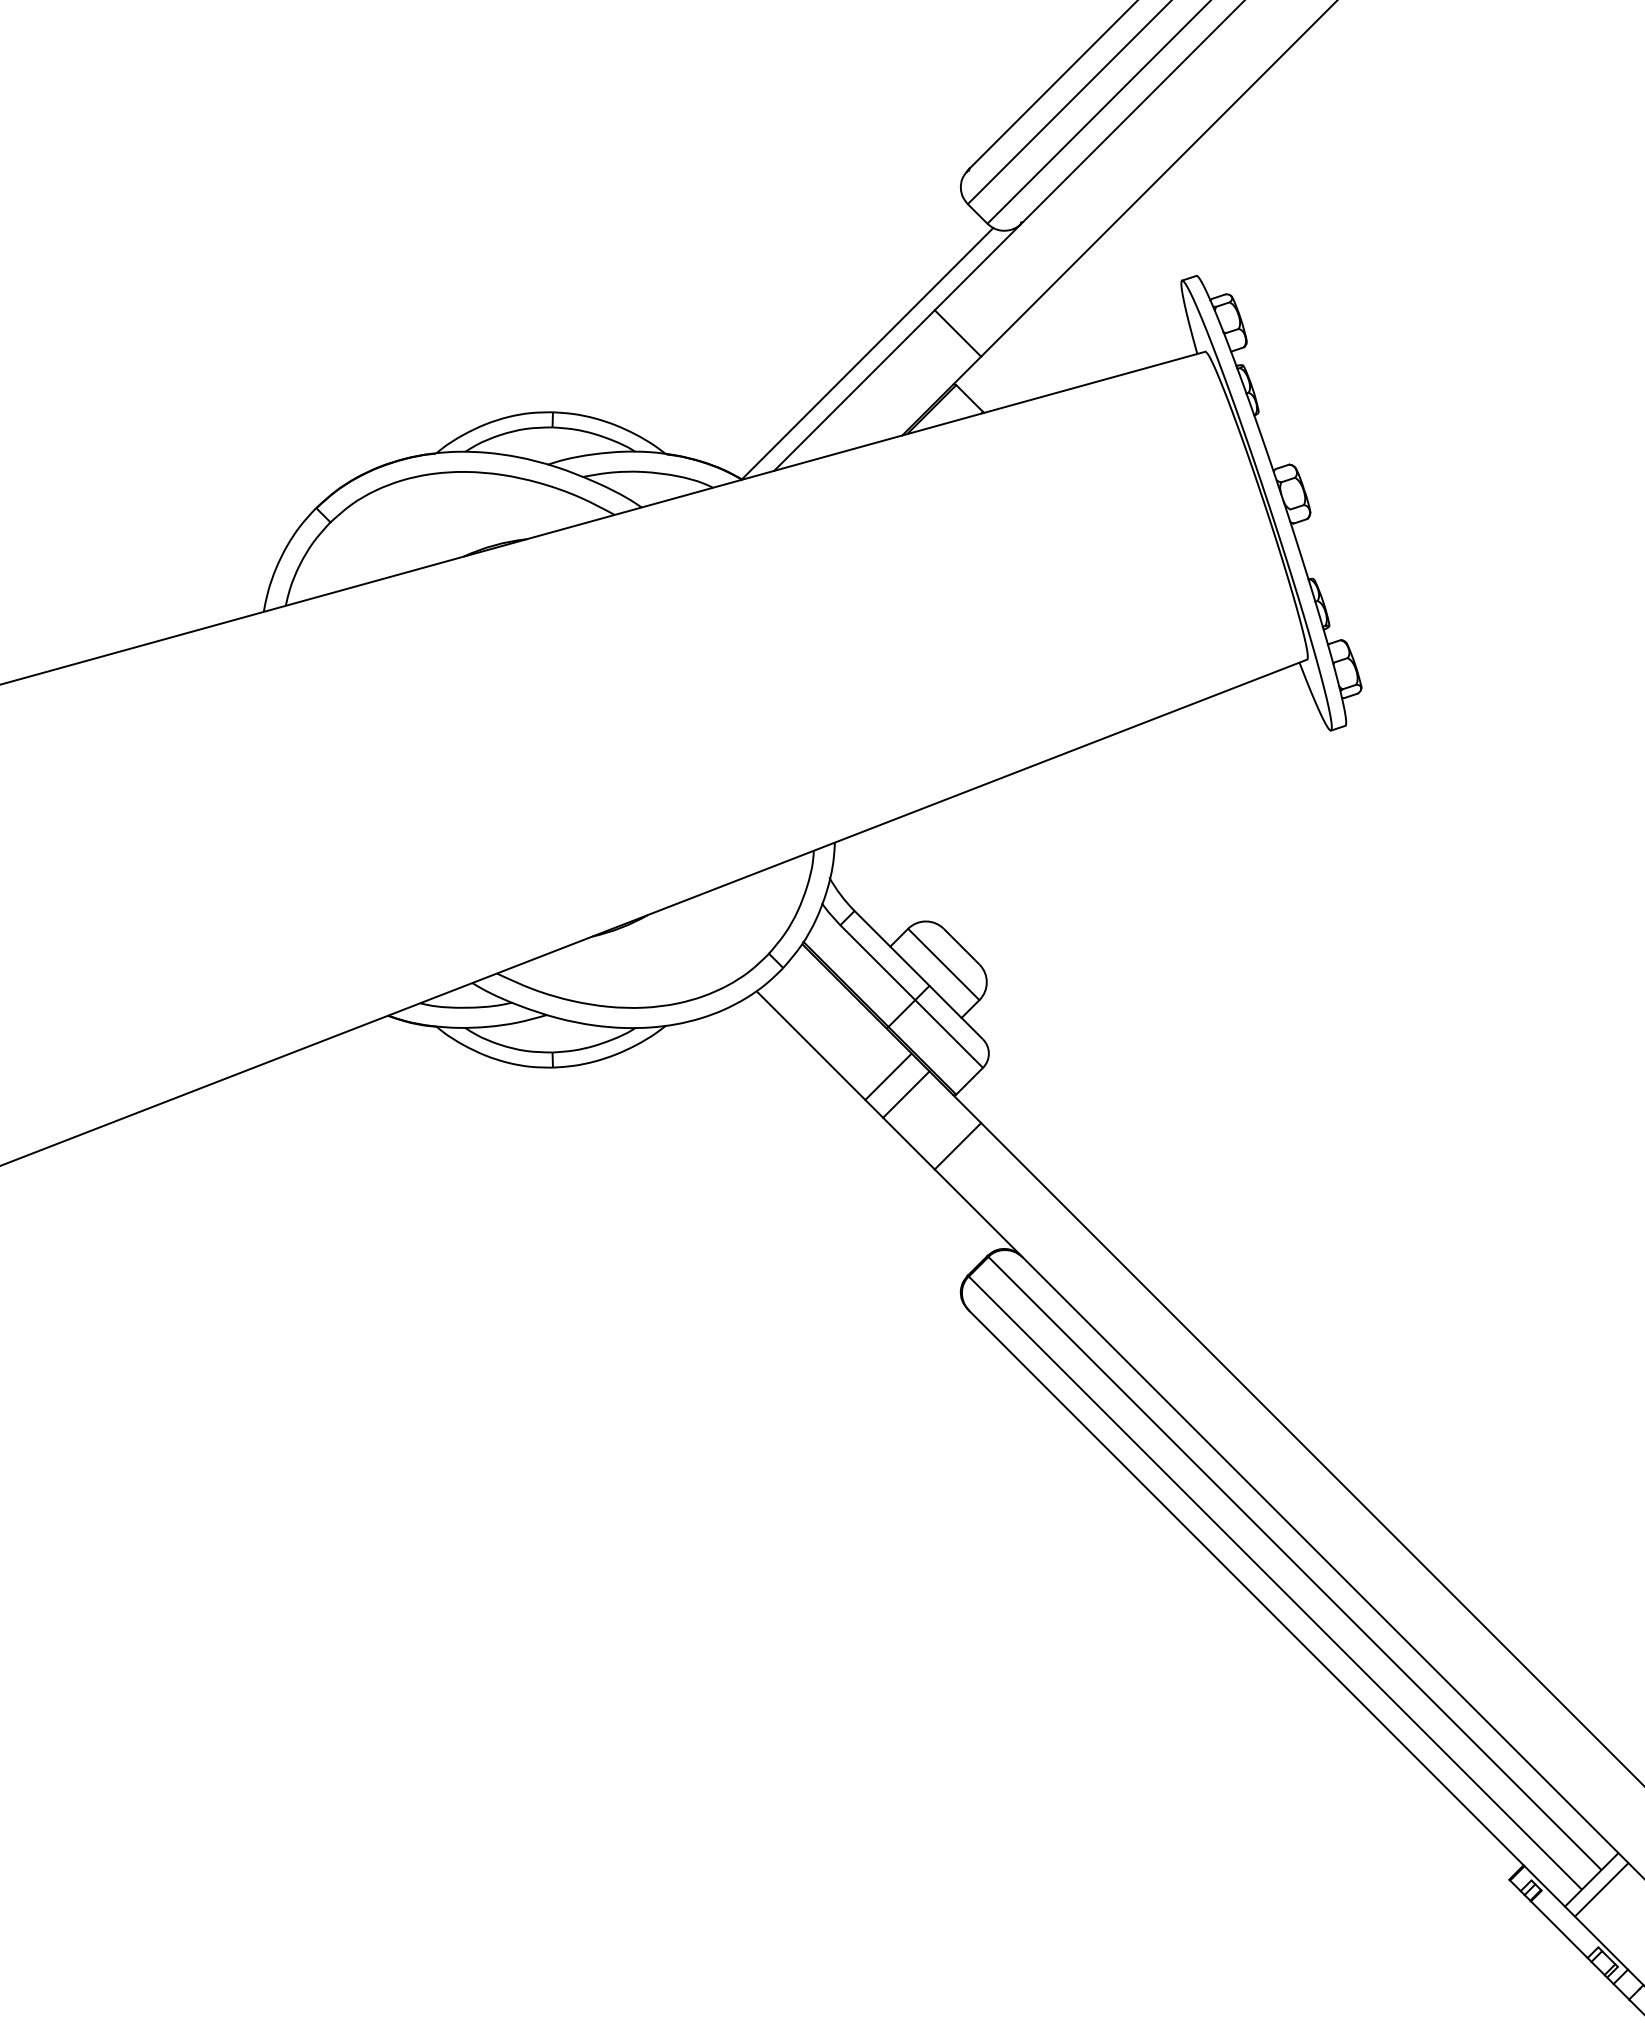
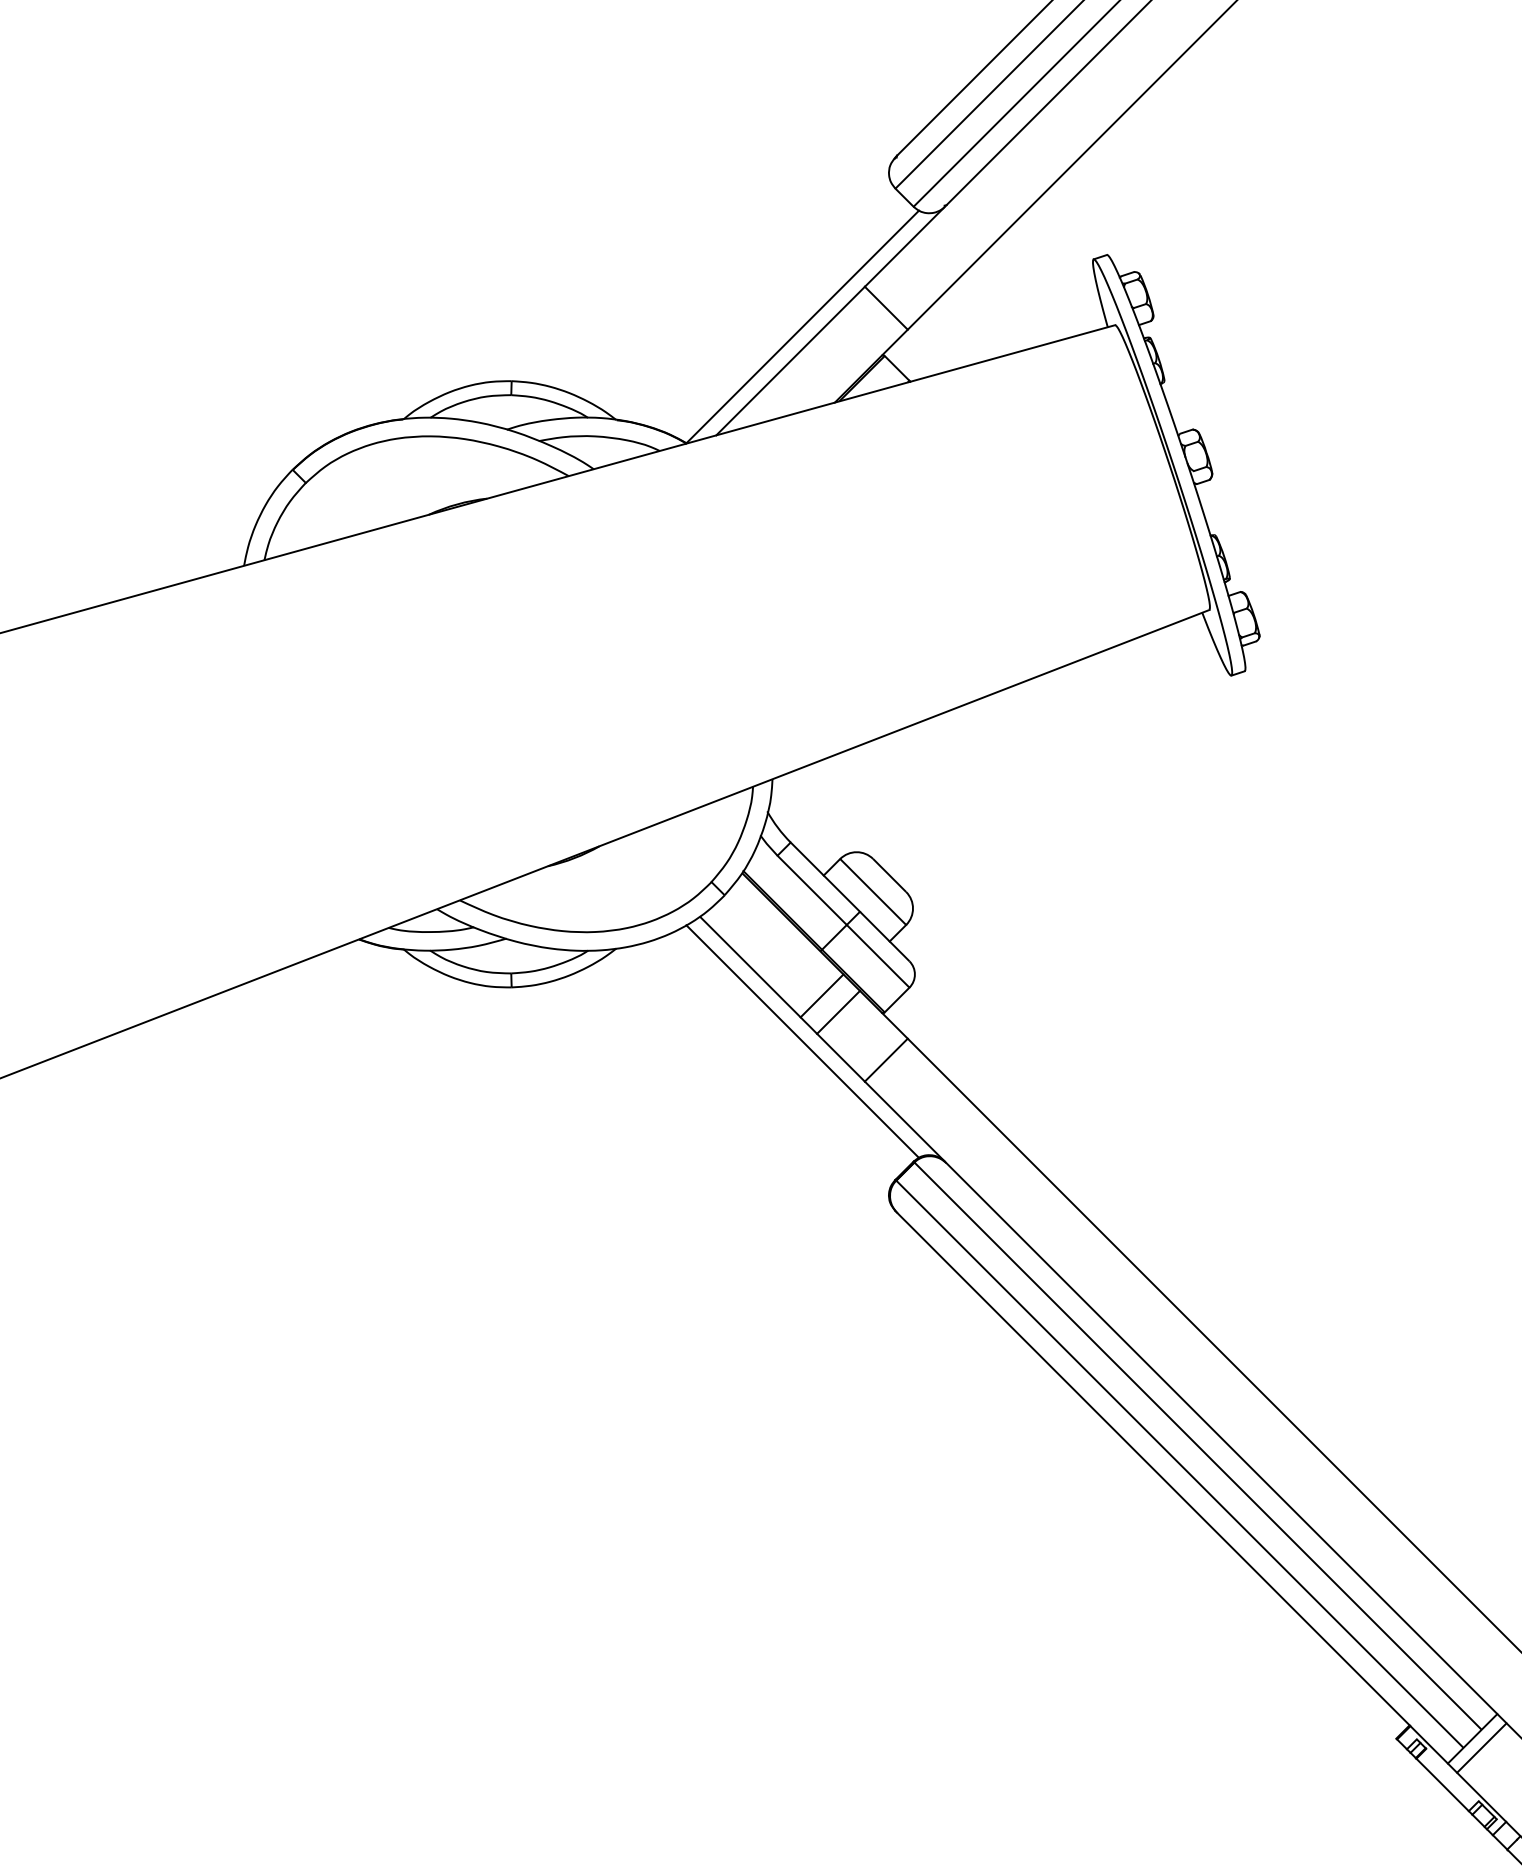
line: (867, 1125) -> (802, 1040), added

